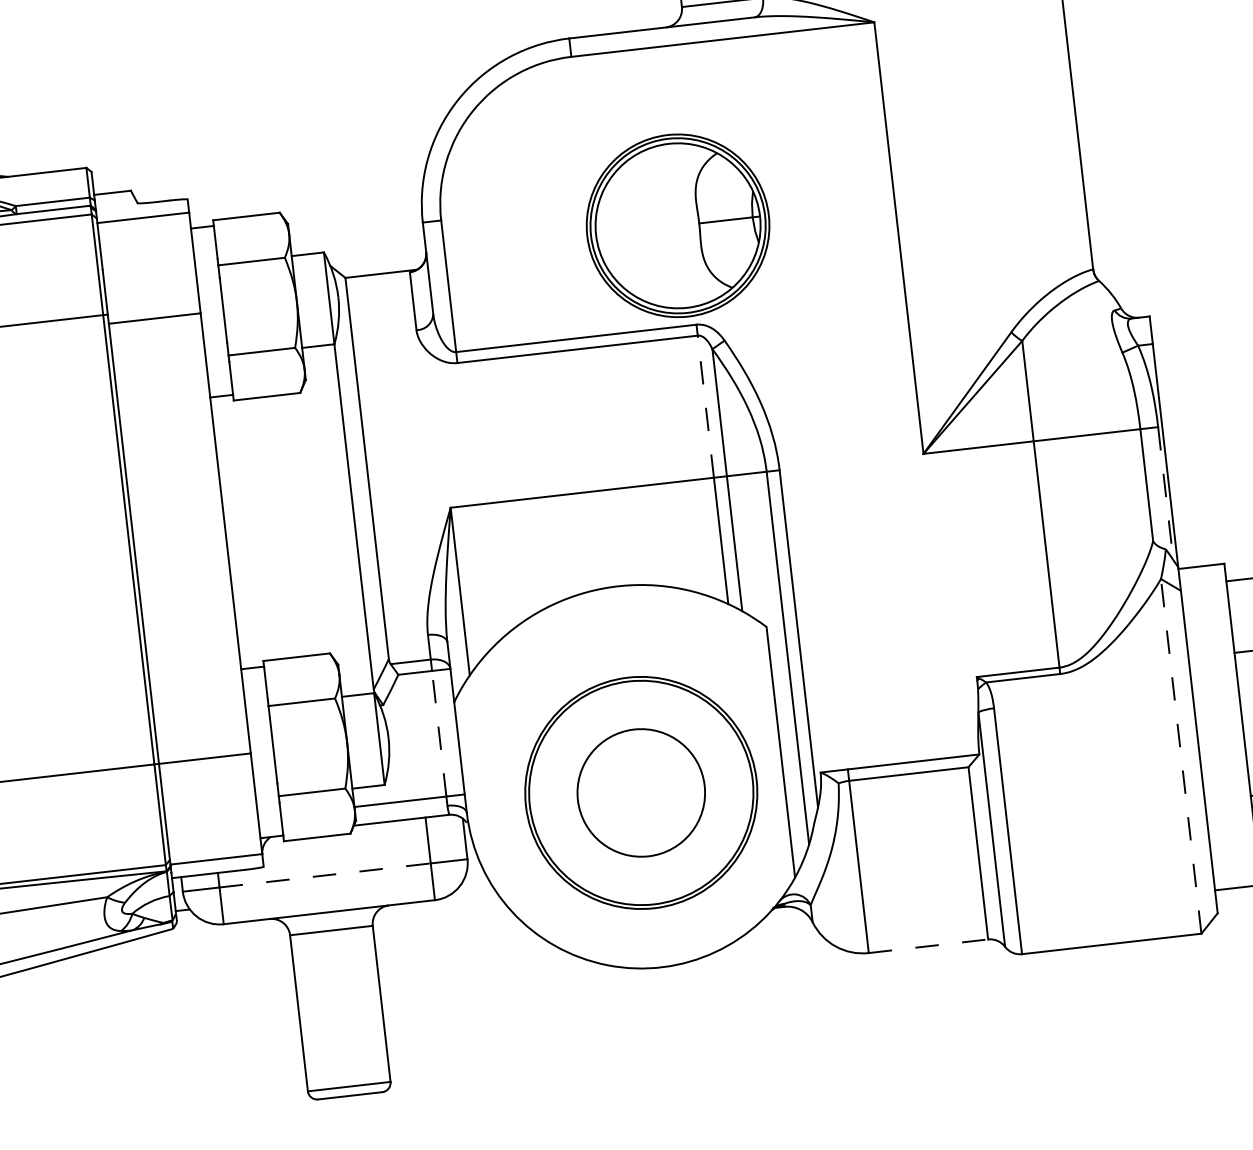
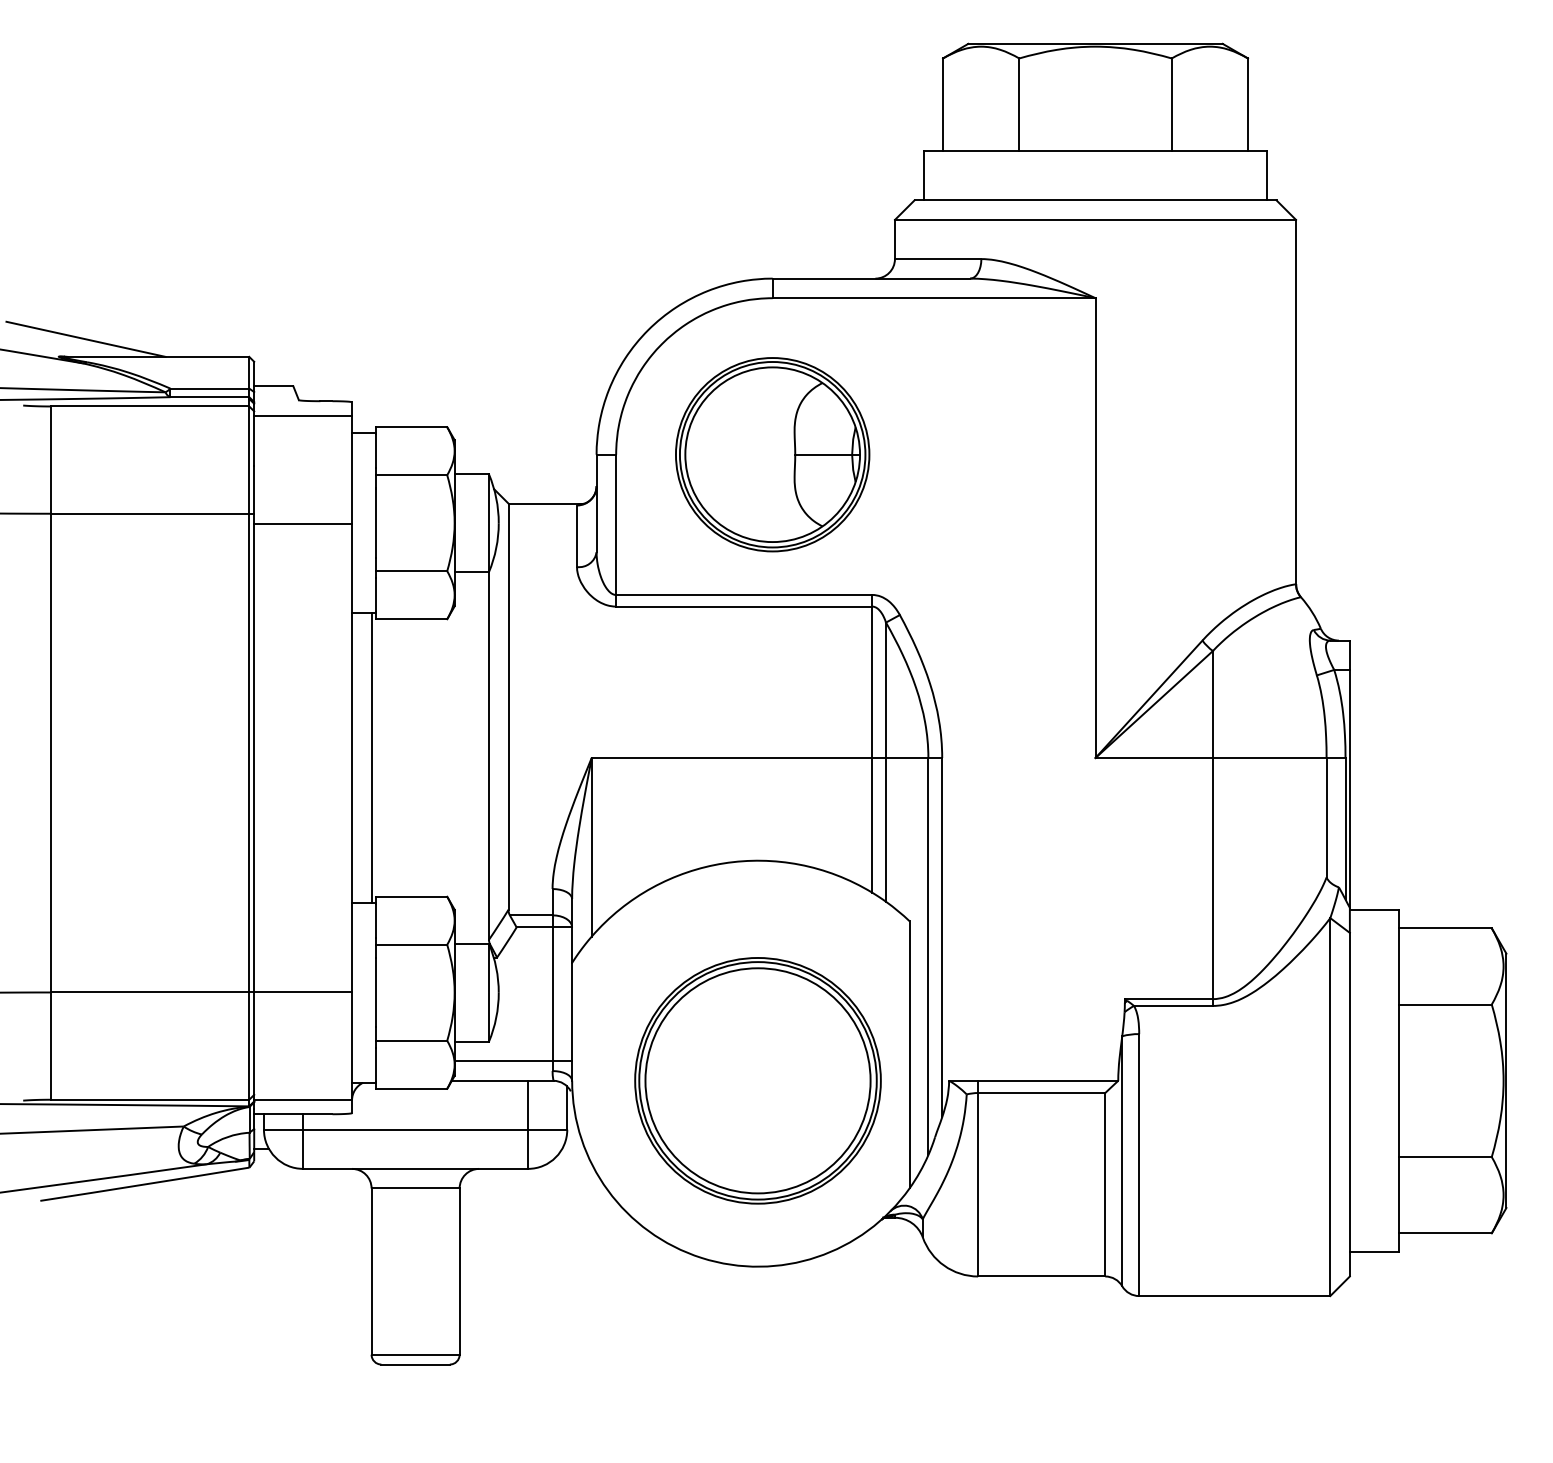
part: (677, 225) -> (772, 454), moved
line: (706, 406) -> (872, 682), dashed -> solid
line: (1165, 493) -> (1345, 828), dashed -> solid
line: (243, 530) -> (371, 757), added
line: (439, 733) -> (552, 994), dashed -> solid
line: (1181, 756) -> (1330, 1107), dashed -> solid
circle: (640, 792) -> (757, 1080), size x1.67
line: (325, 875) -> (415, 1129), dashed -> solid
line: (928, 946) -> (1041, 1276), dashed -> solid

